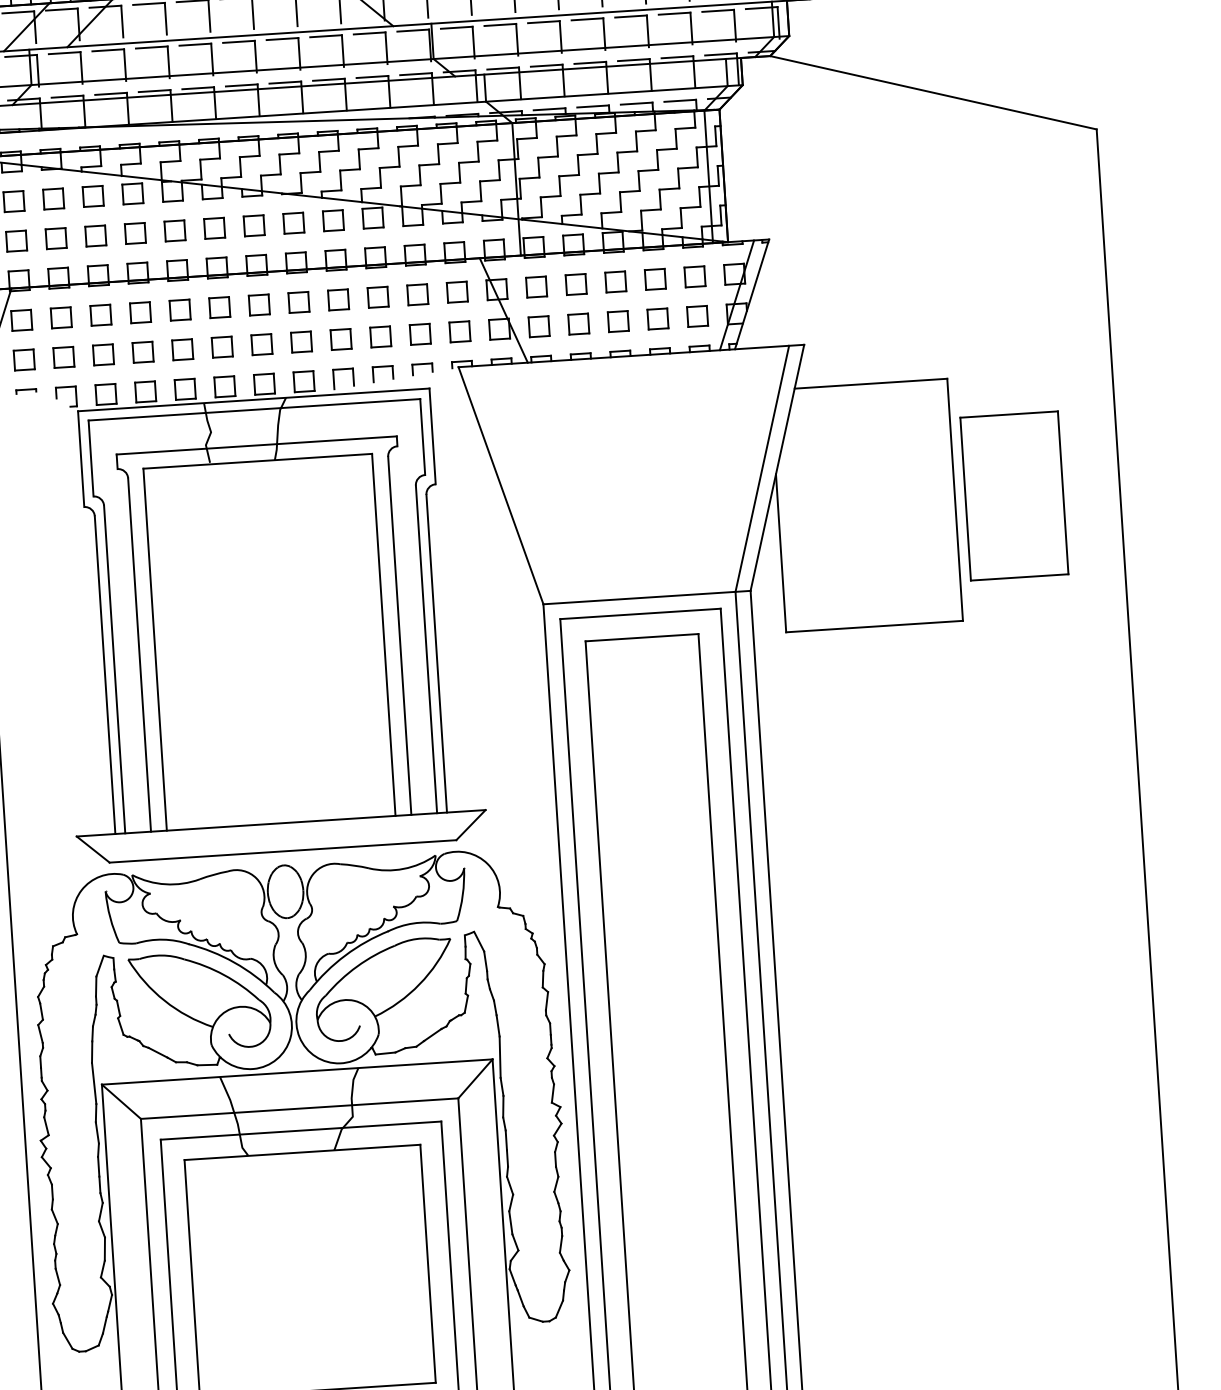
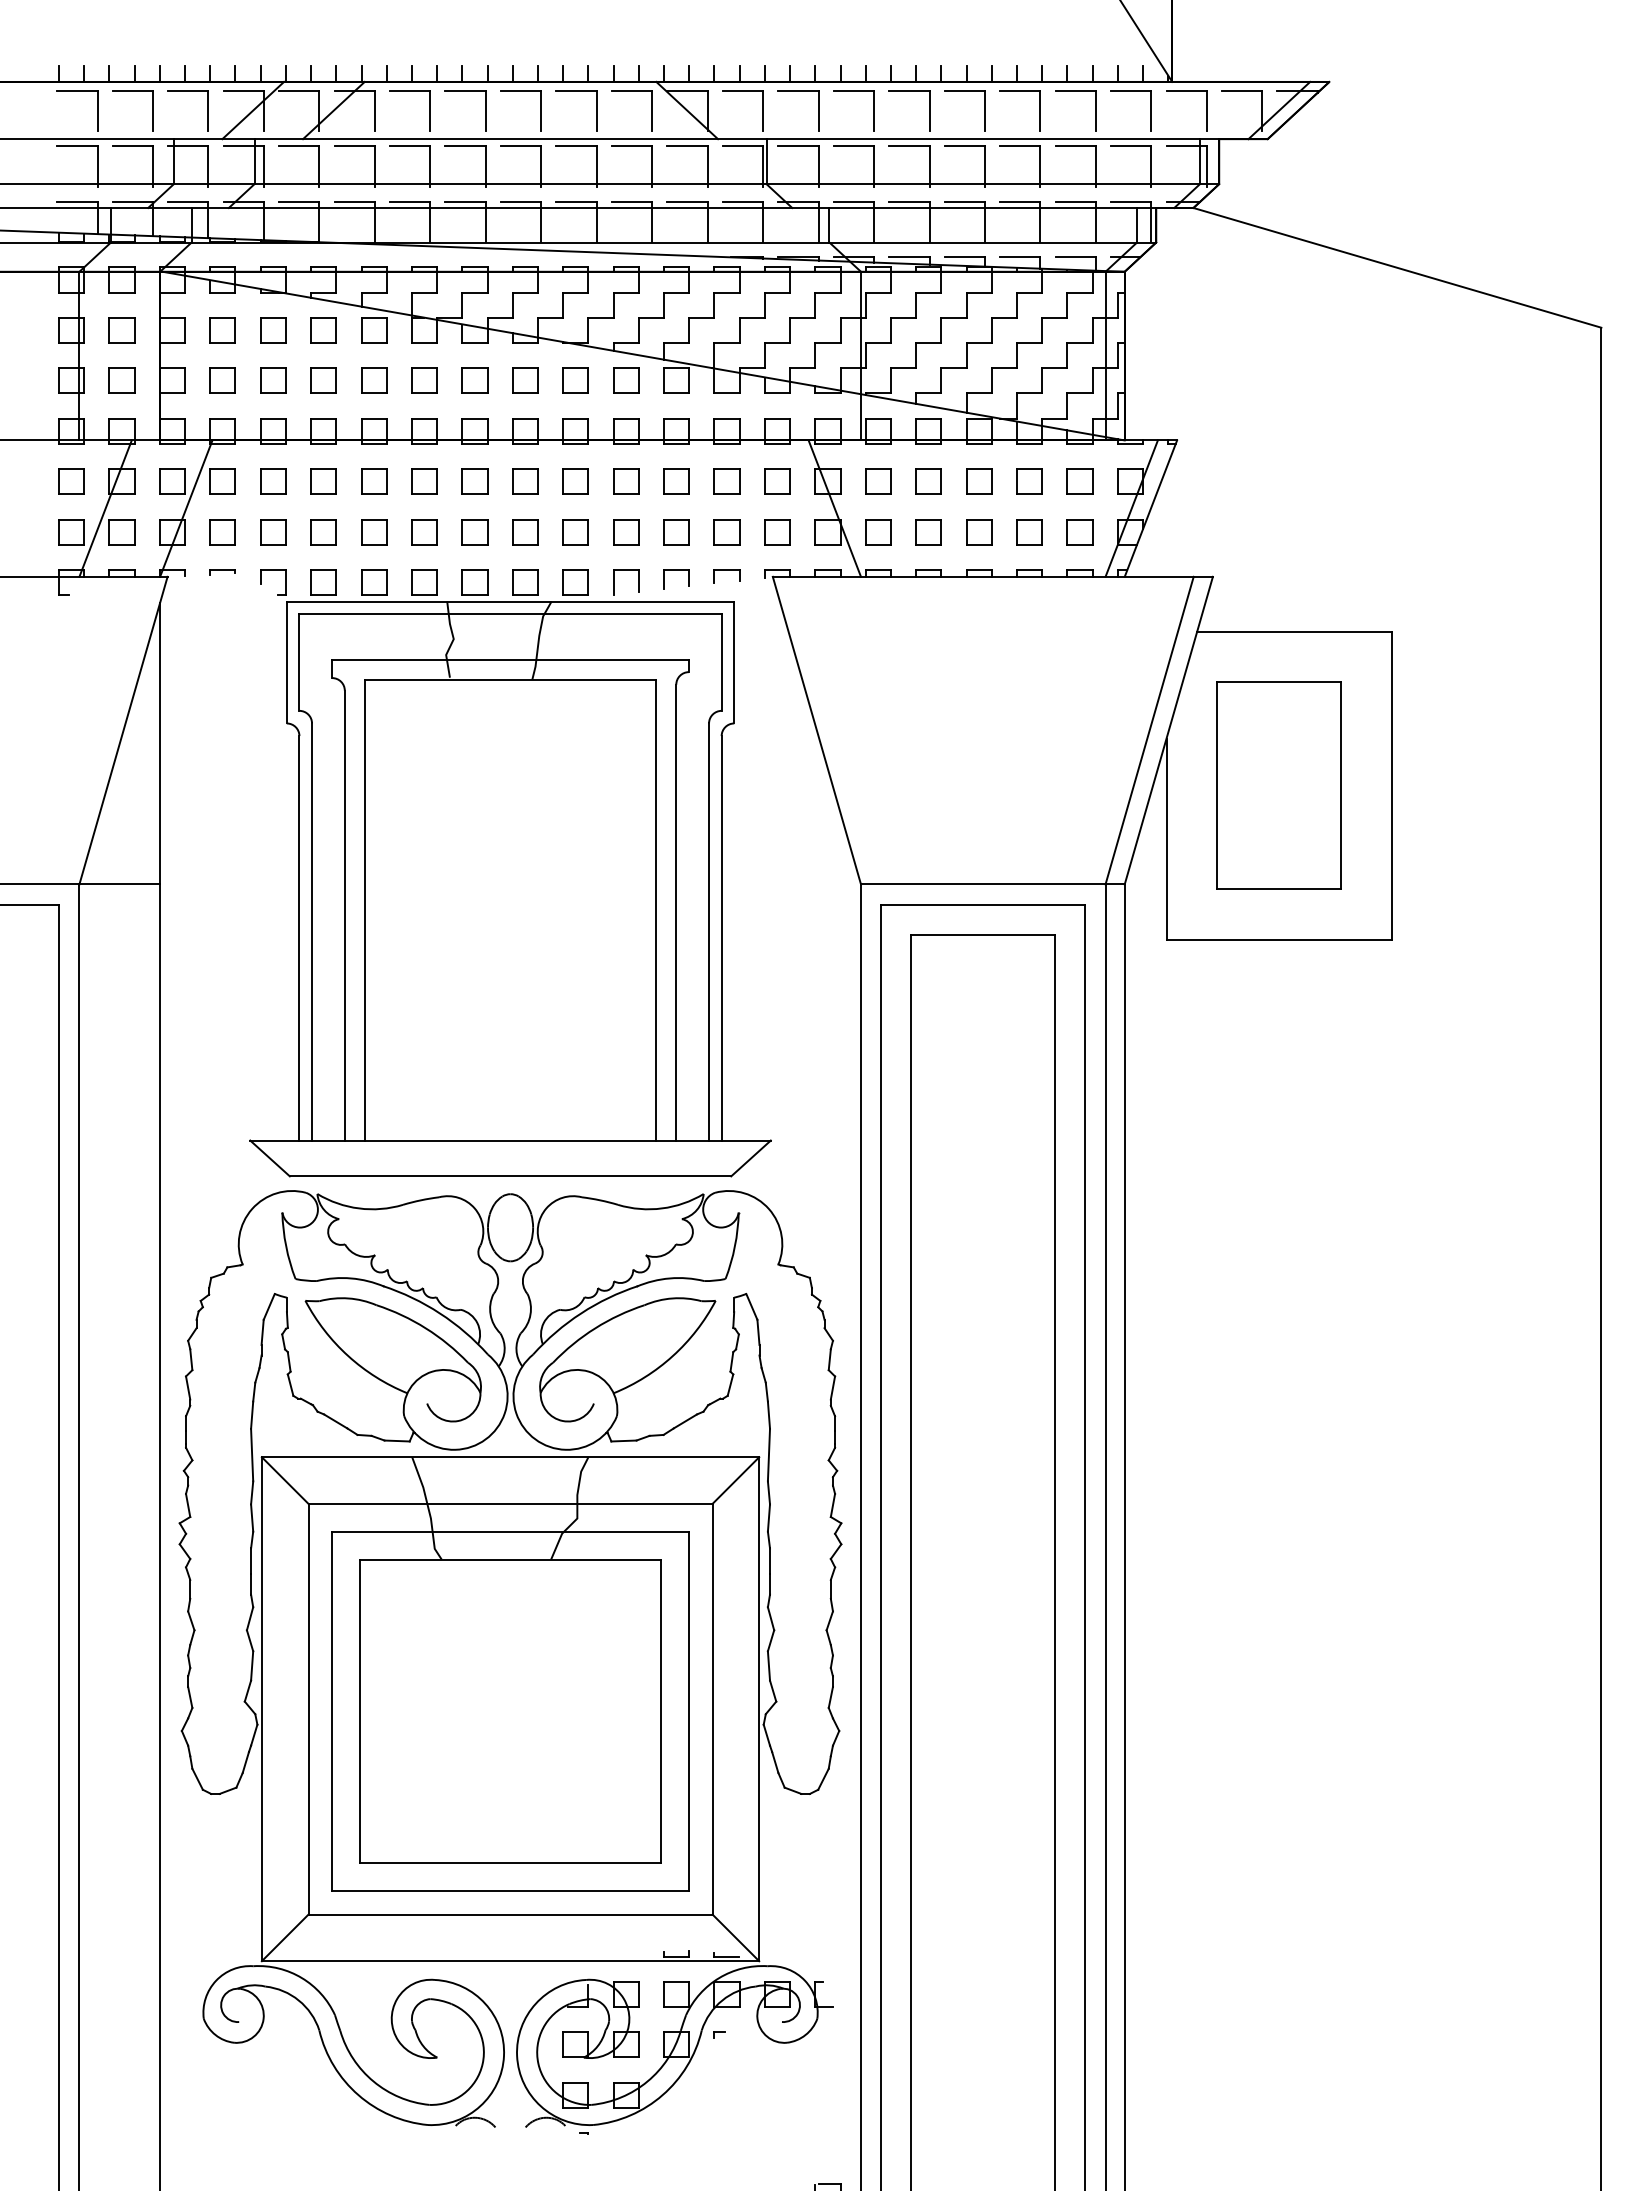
part: (1014, 495) -> (1278, 785), moved

